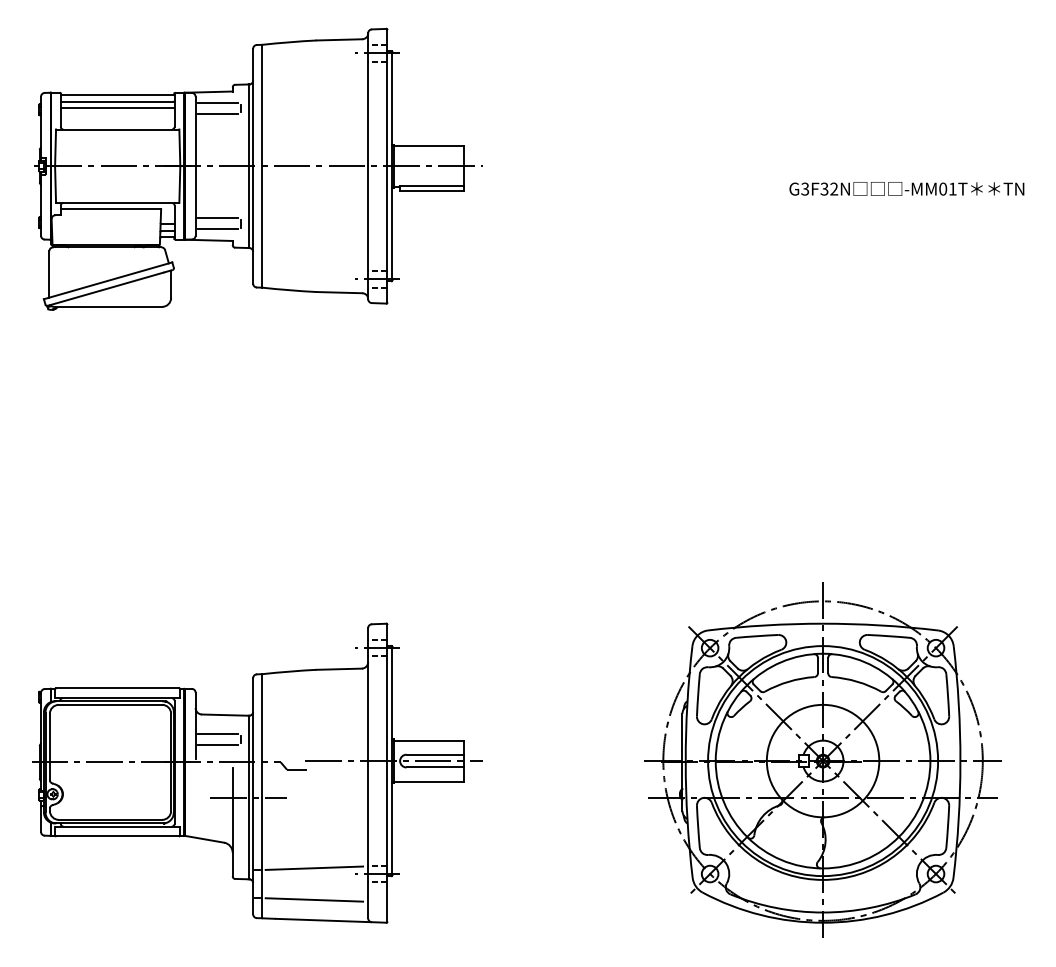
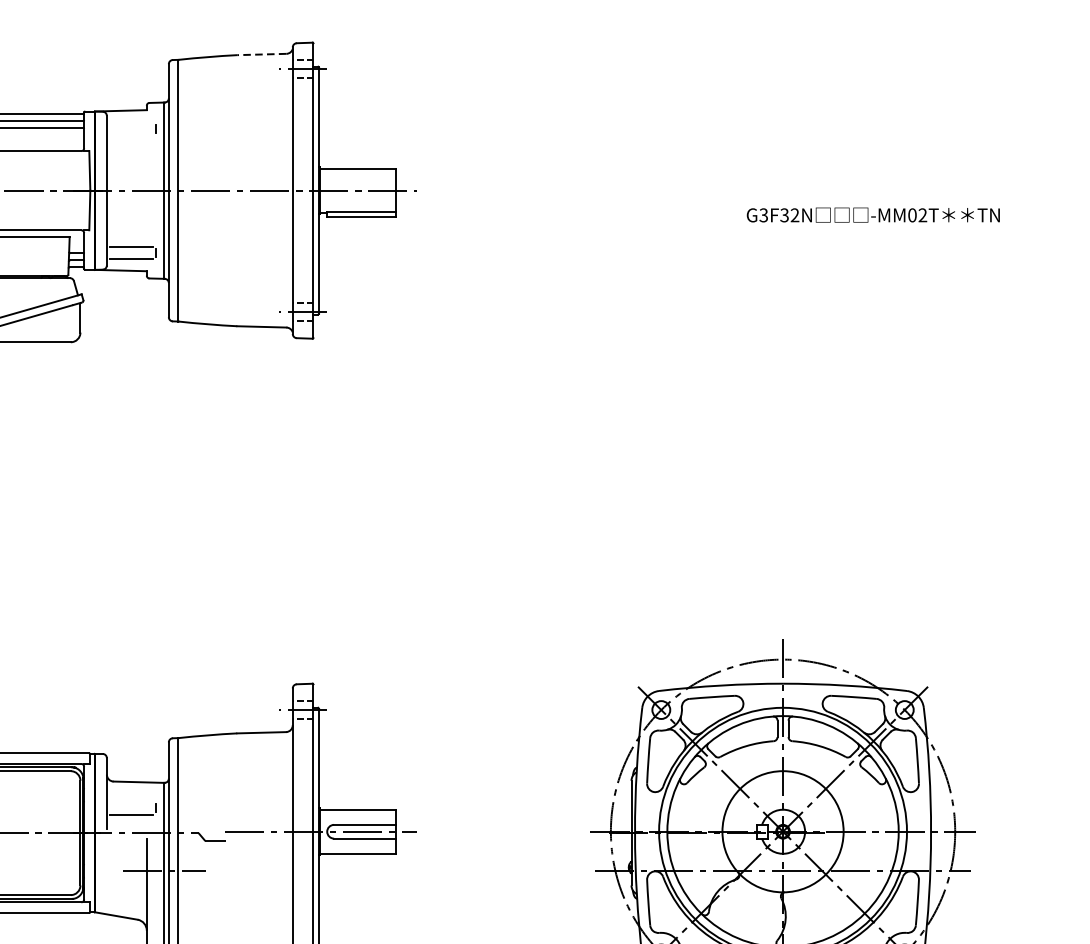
line: (339, 39) -> (261, 54), solid -> dashed
line: (218, 103) -> (131, 123), removed
line: (218, 114) -> (131, 134), removed
text: (952, 188) -> (922, 214), -MM01T -> -MM02T
line: (218, 734) -> (131, 803), removed

